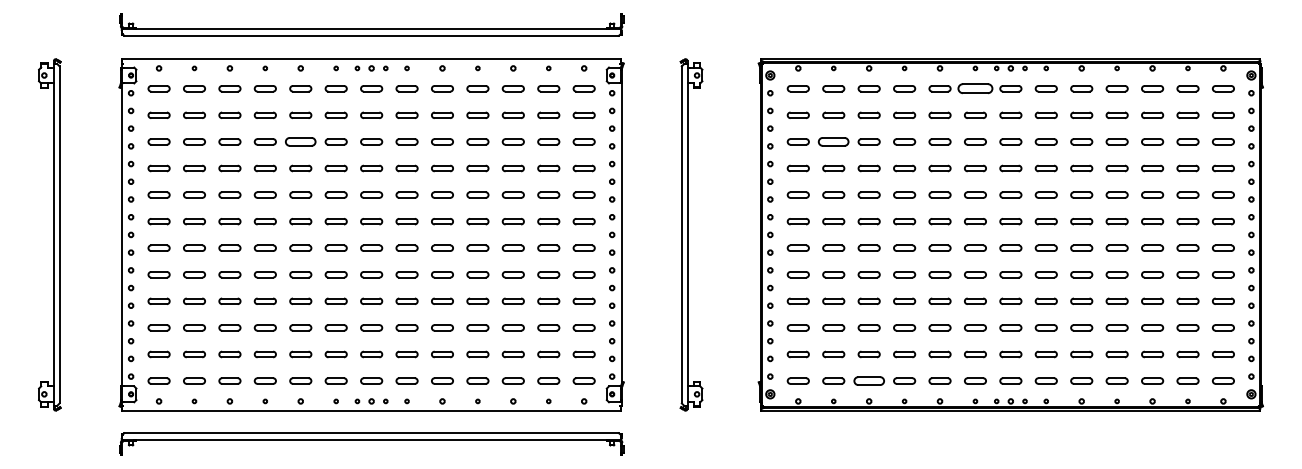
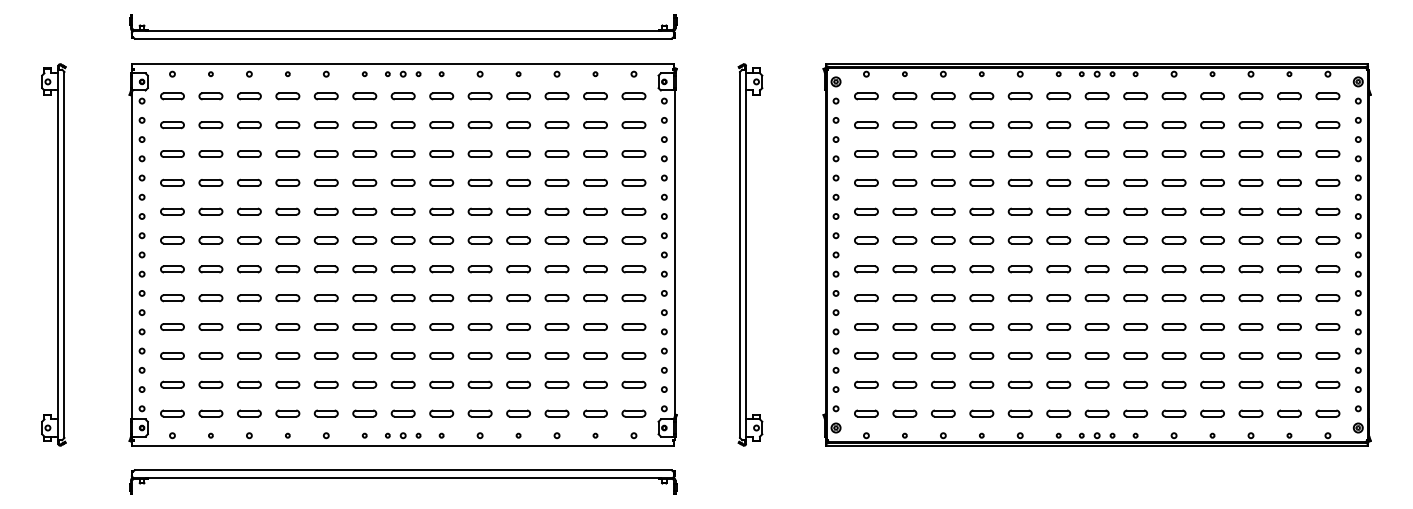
part: (975, 88) -> (1058, 96), size x0.62
part: (300, 141) -> (325, 153), size x0.71
part: (833, 141) -> (904, 153), size x0.71
part: (868, 380) -> (942, 412), size x0.71

